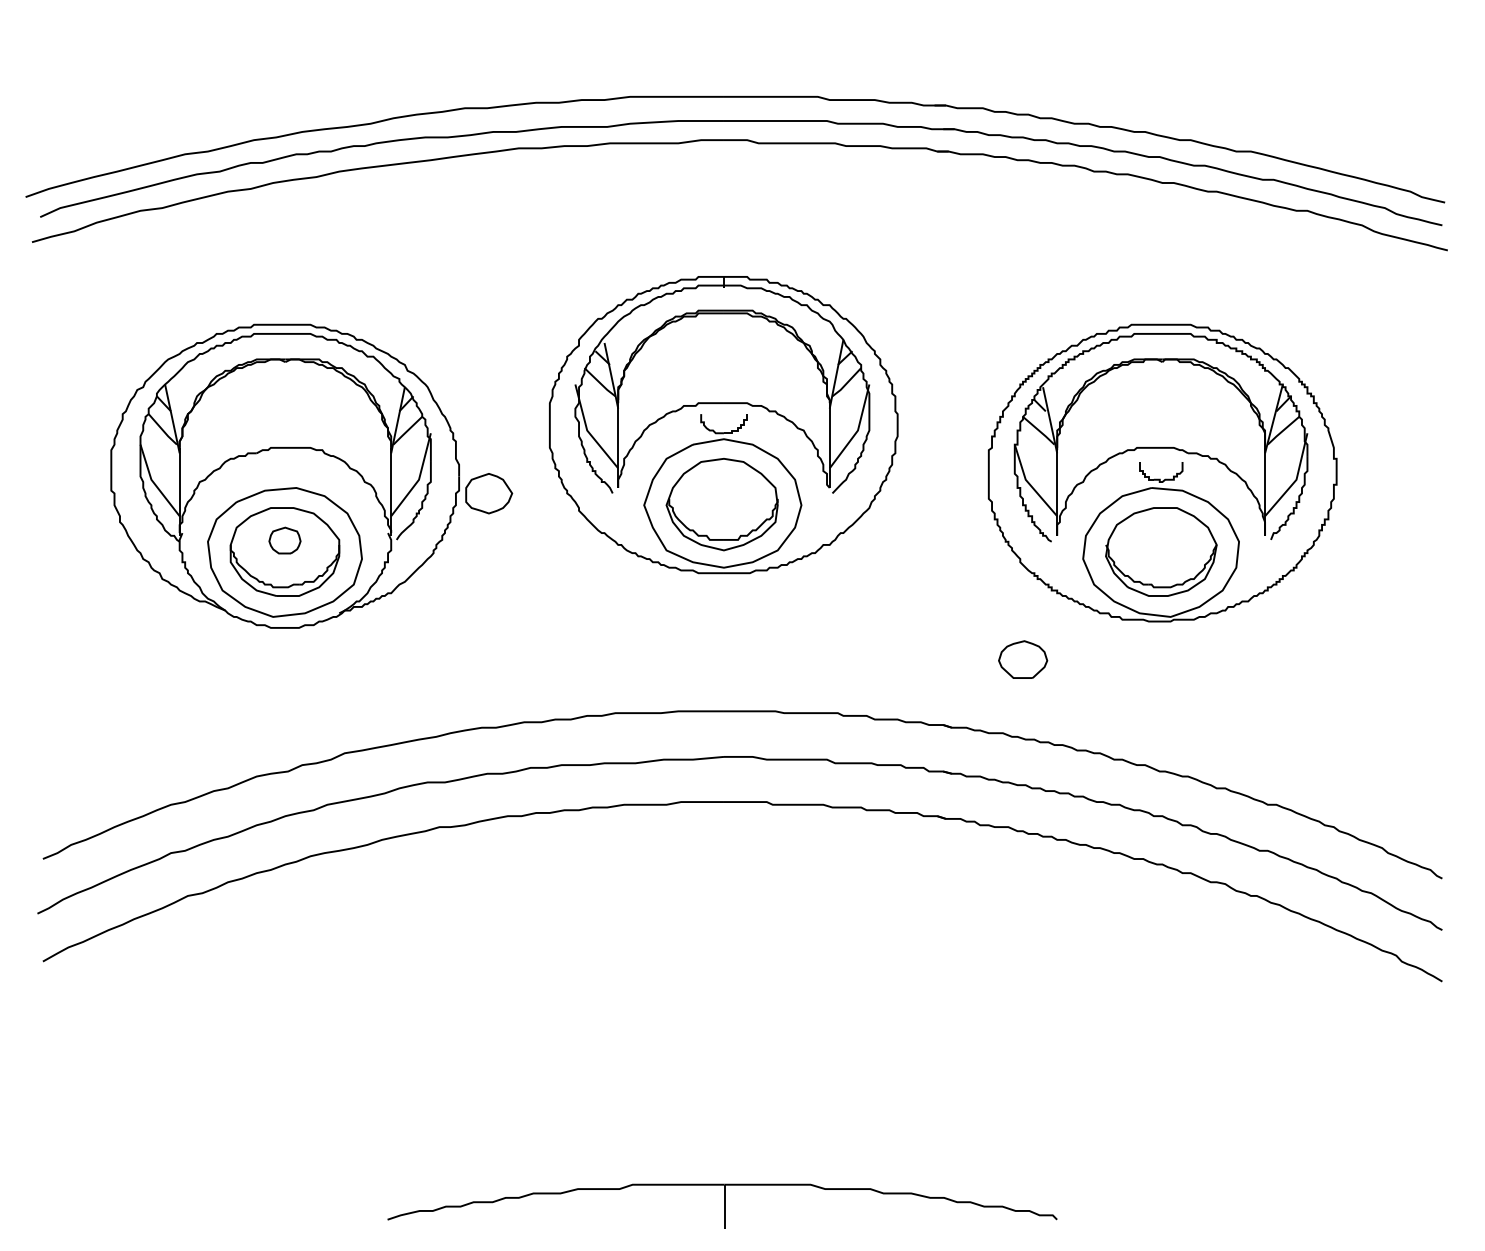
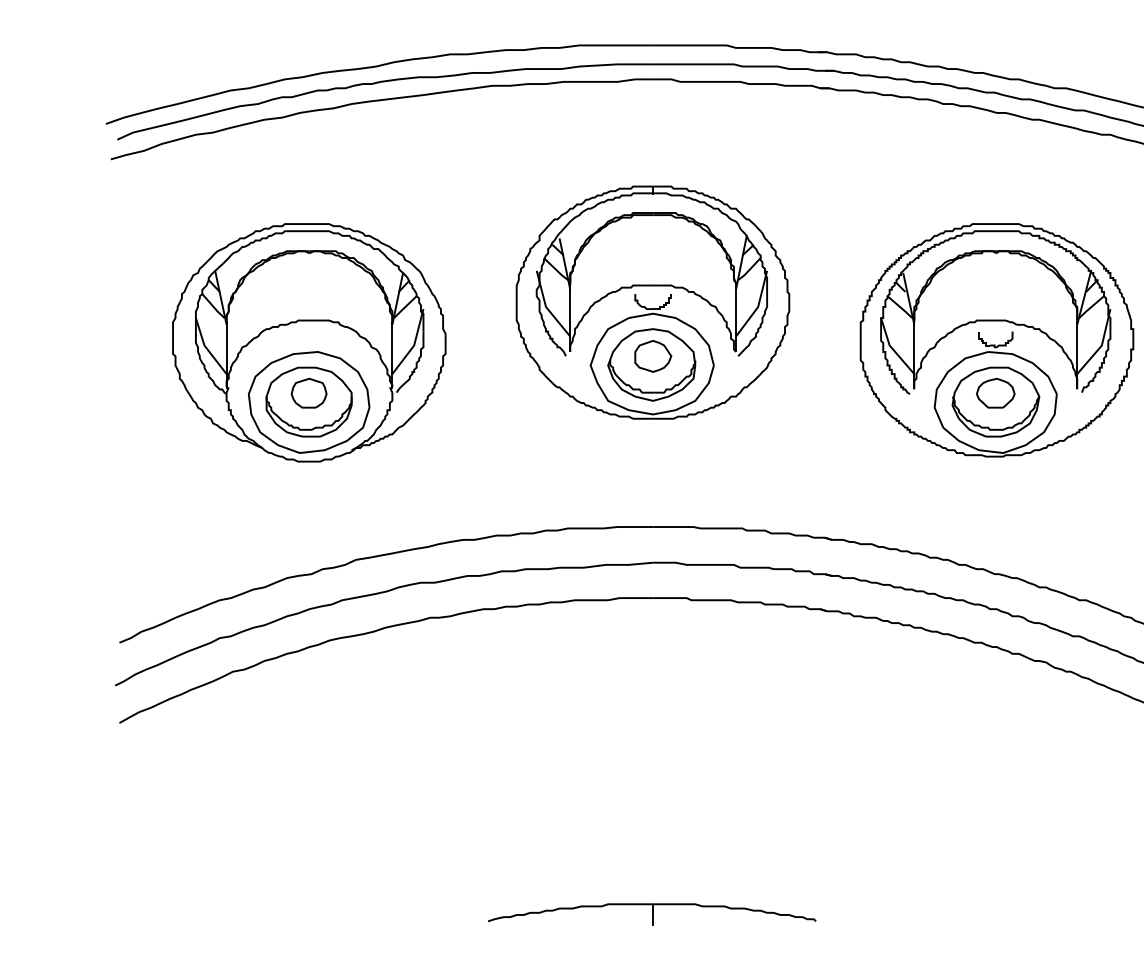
part: (489, 493) -> (653, 356), moved
part: (284, 540) -> (308, 393), size x1.43
part: (1023, 659) -> (996, 393), moved
part: (722, 1205) -> (652, 914), size x0.62

